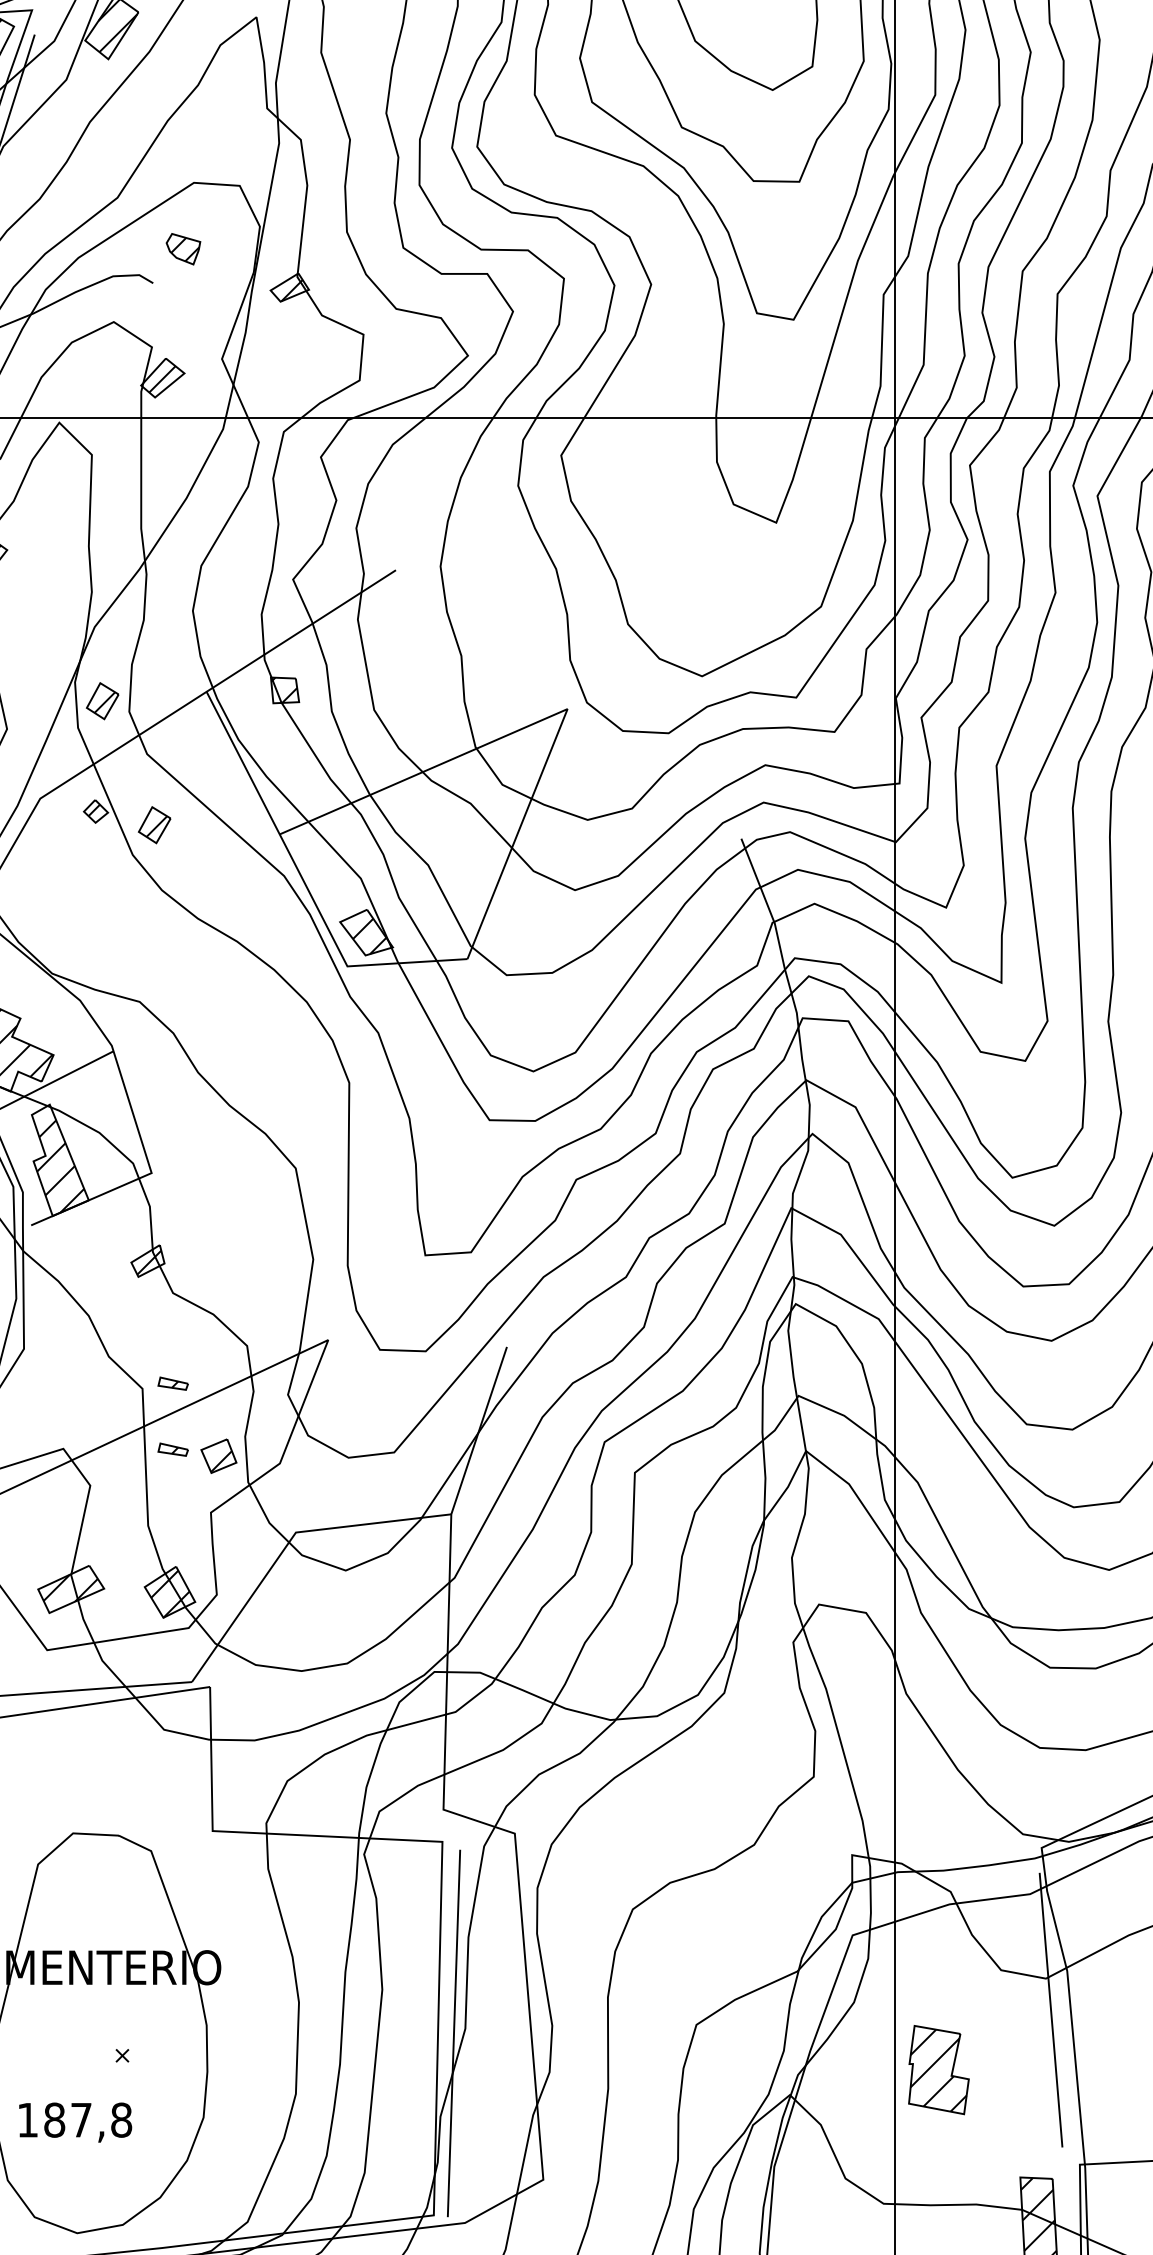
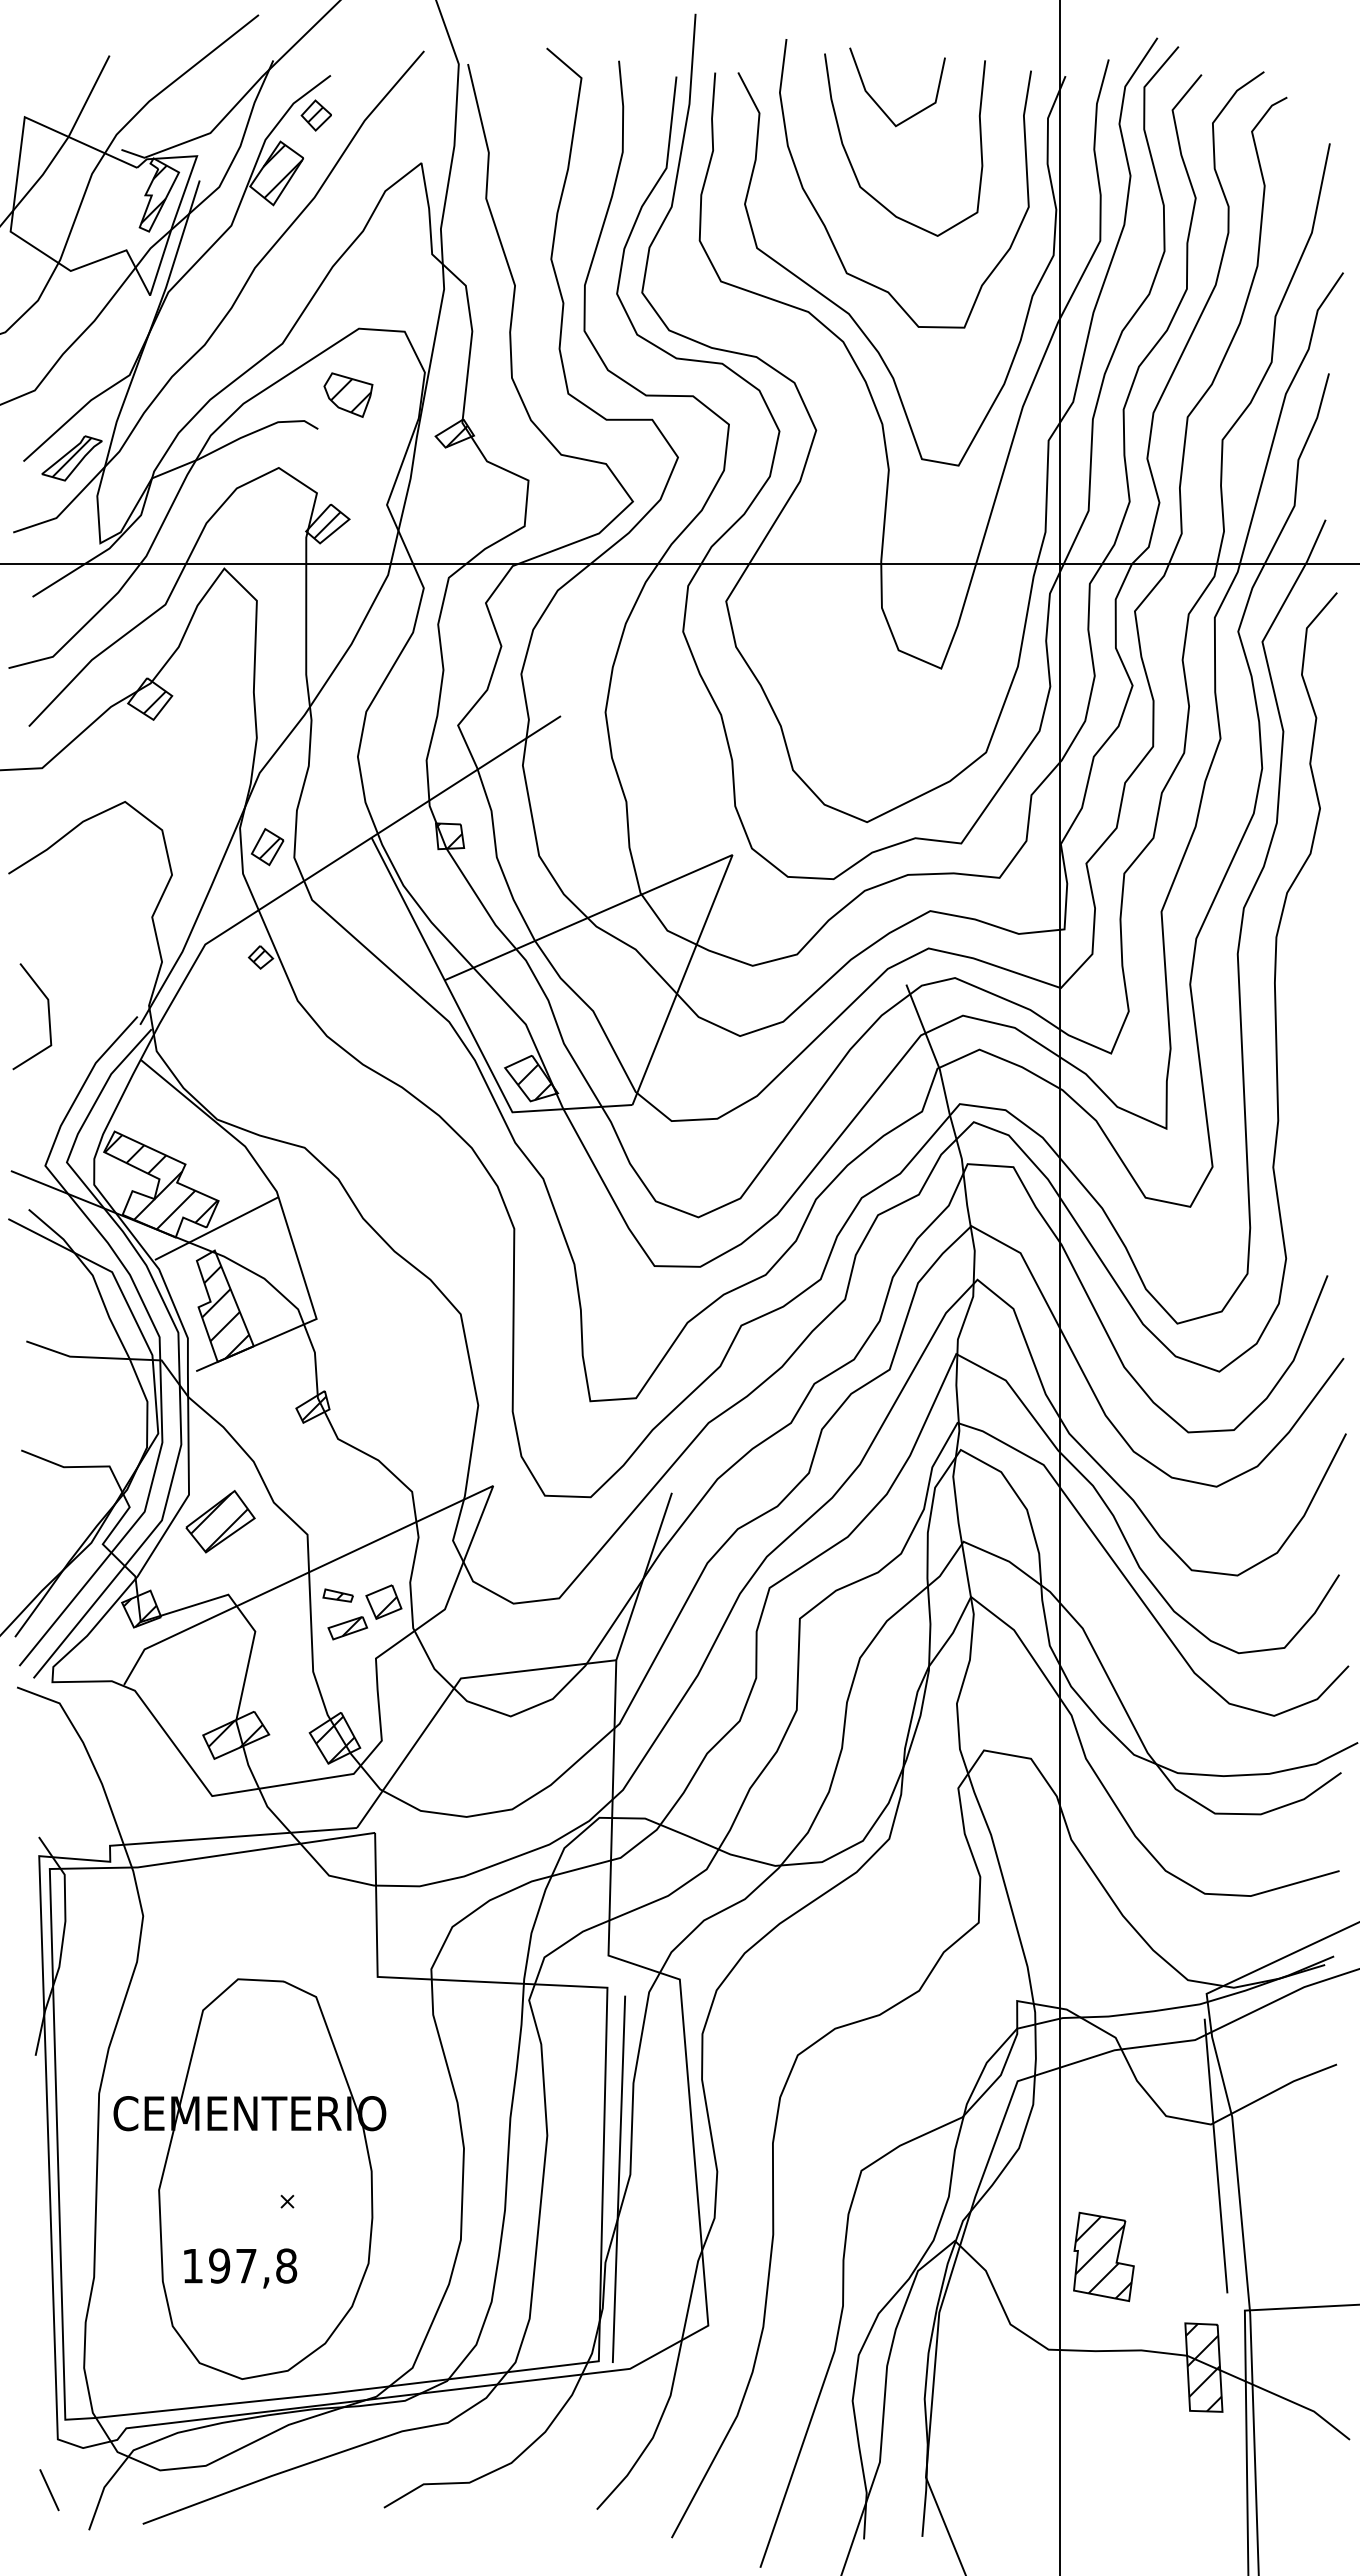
part: (183, 248) -> (348, 394), size x1.43
part: (154, 825) -> (319, 971), removed
part: (55, 1375) -> (220, 1521), added
part: (172, 1383) -> (337, 1529), removed
part: (182, 1482) -> (347, 1628), added
part: (938, 2069) -> (1103, 2256), moved
text: (54, 2119) -> (219, 2265), 187,8 -> 197,8

